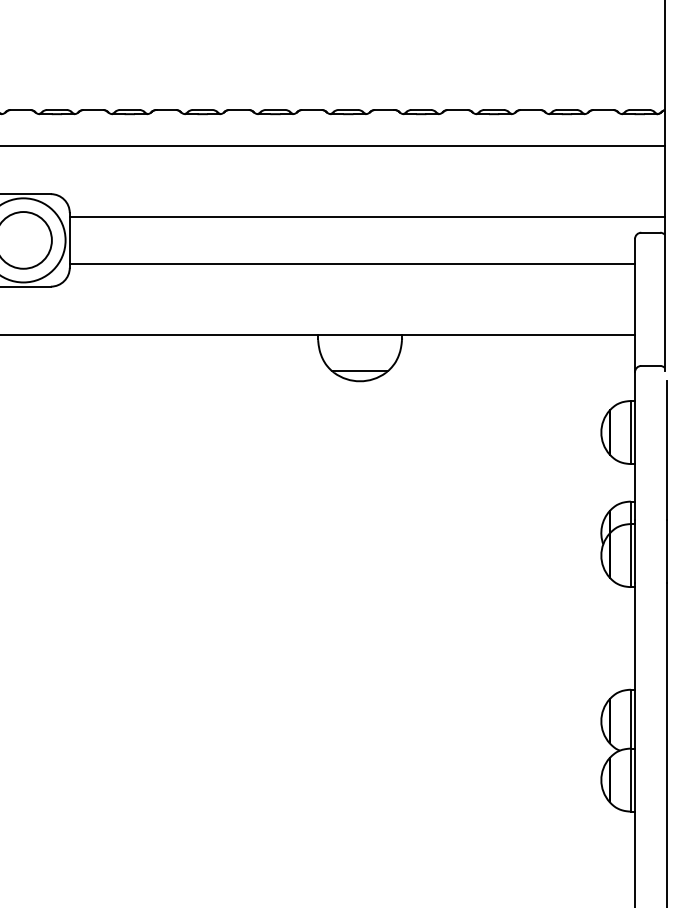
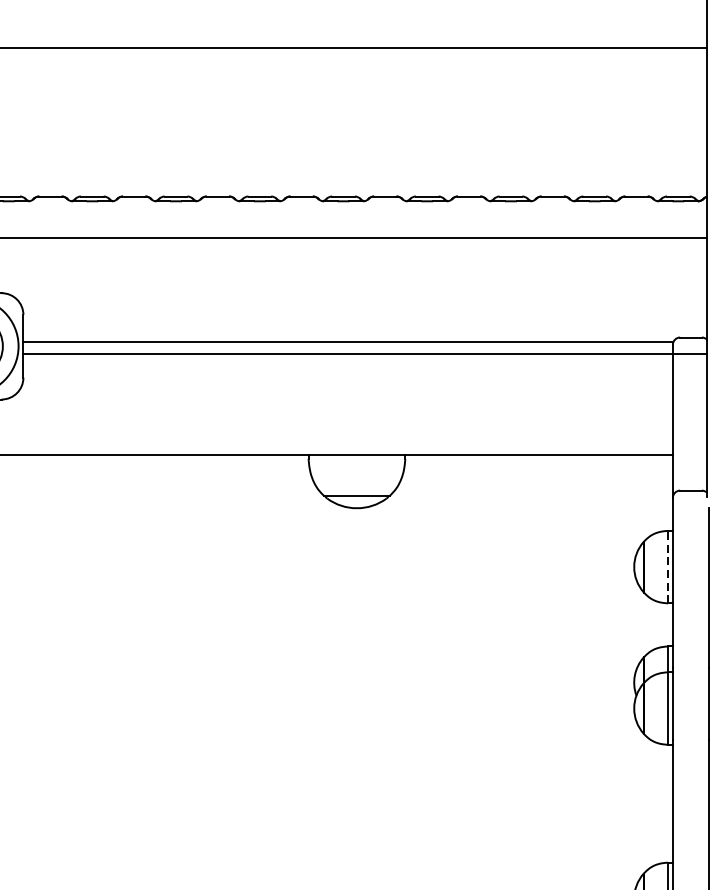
line: (366, 217) -> (364, 354), moved
line: (352, 263) -> (348, 341), moved
line: (630, 432) -> (667, 567), solid -> dashed

